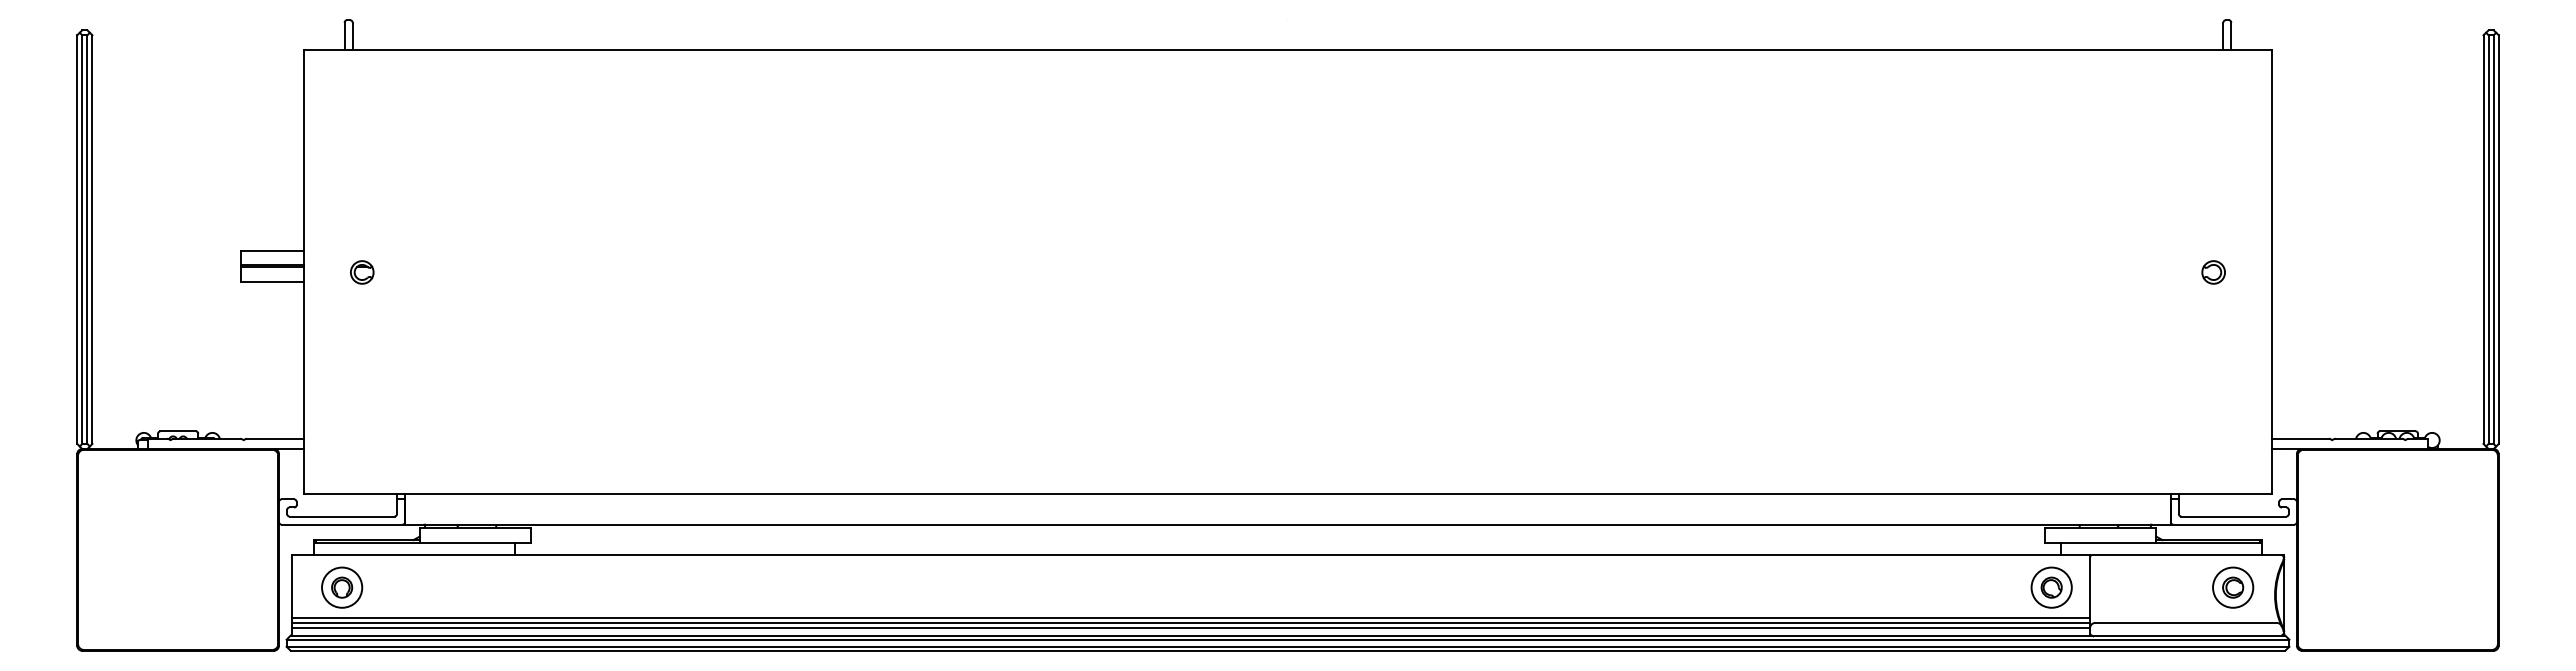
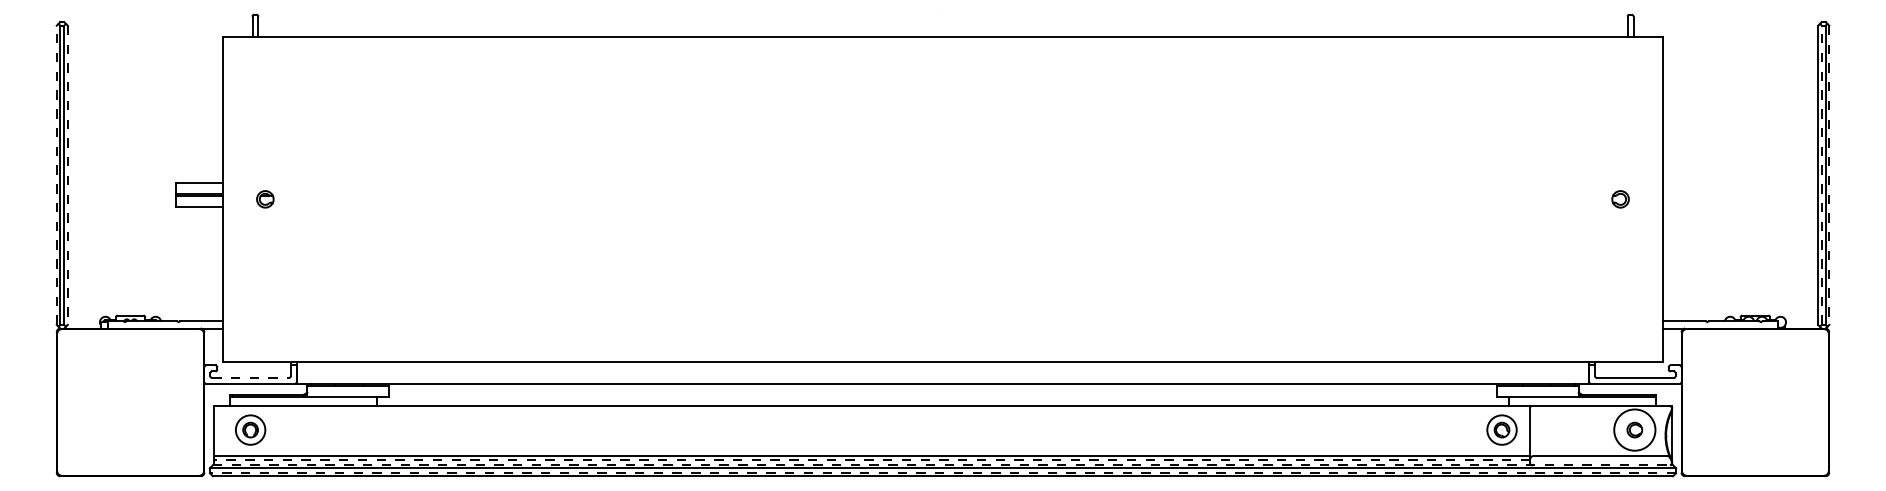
line: (77, 239) -> (56, 175), solid -> dashed
line: (2488, 239) -> (1821, 175), solid -> dashed
line: (92, 240) -> (67, 175), solid -> dashed
line: (2498, 240) -> (1829, 175), solid -> dashed
line: (342, 516) -> (250, 377), solid -> dashed
circle: (2233, 587) -> (1635, 429), size x1.4
line: (1190, 617) -> (871, 451), removed
line: (1190, 628) -> (871, 459), solid -> dashed
line: (1288, 635) -> (943, 465), solid -> dashed
line: (1287, 646) -> (942, 473), solid -> dashed

